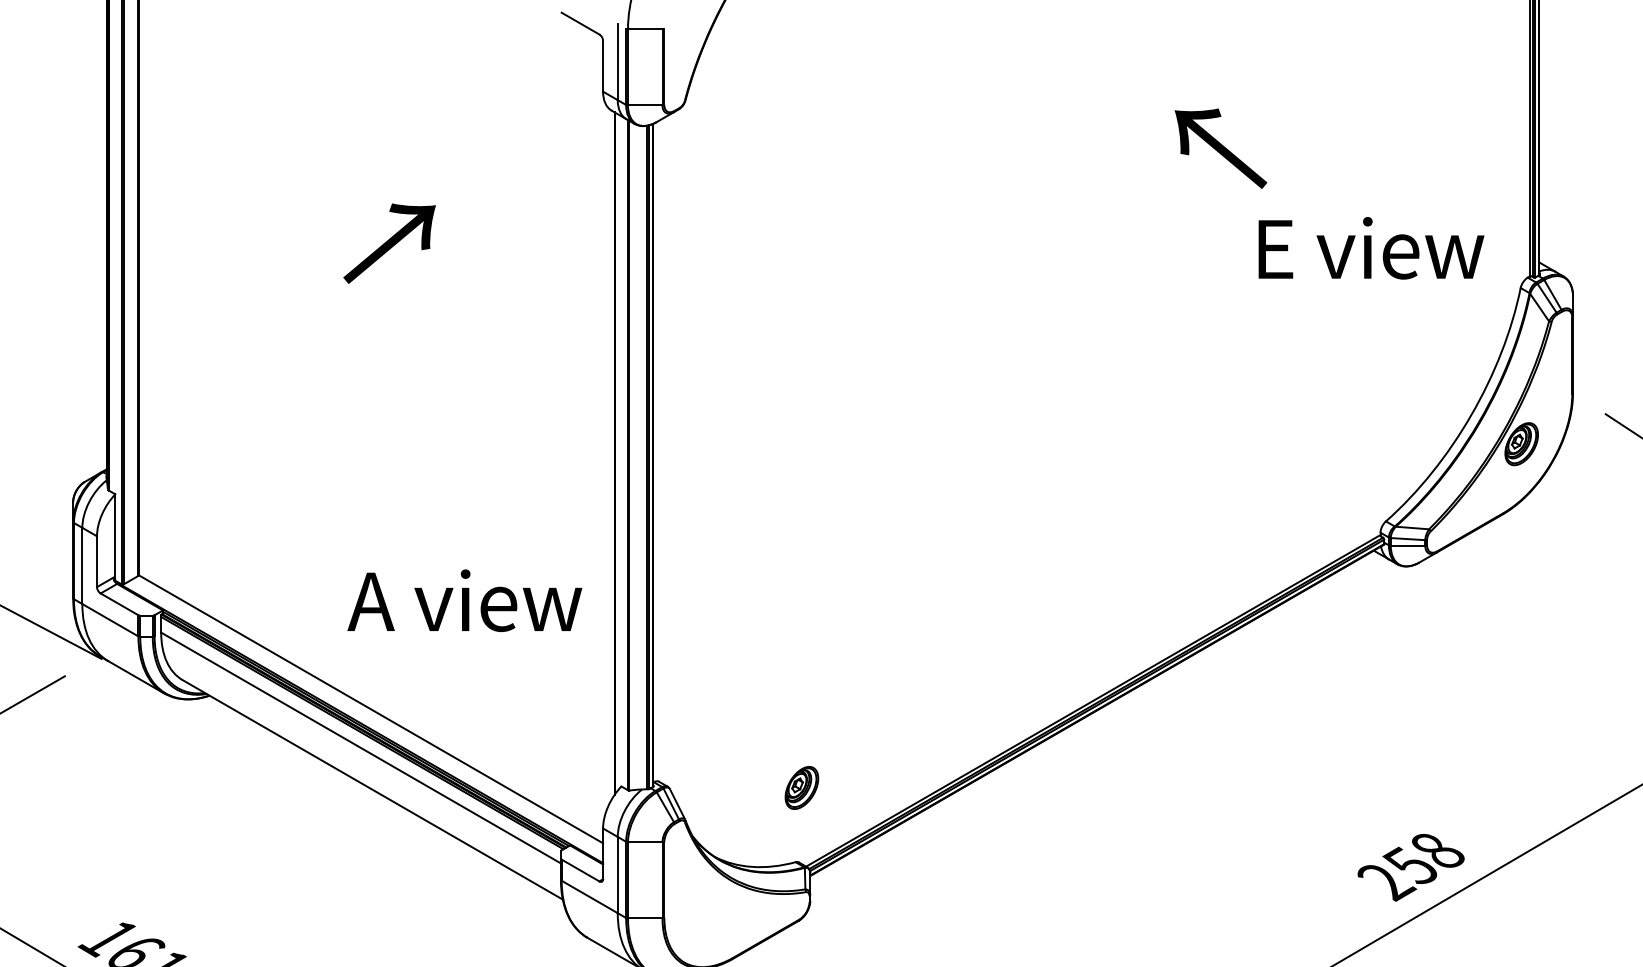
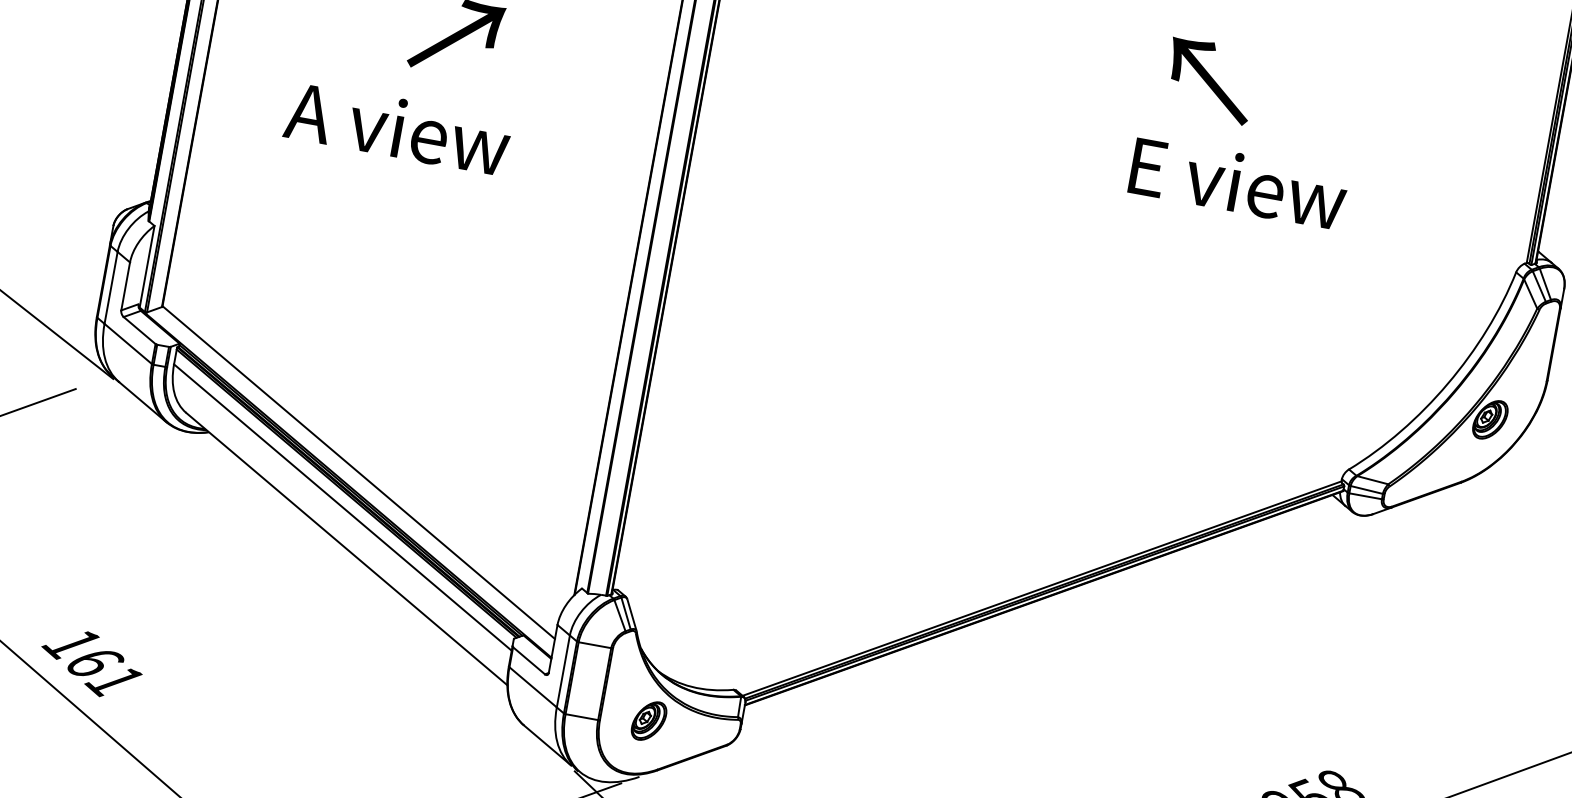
text: (1220, 148) -> (1209, 80), moved
text: (1371, 248) -> (1238, 183), moved
text: (464, 600) -> (397, 128), moved
part: (801, 787) -> (648, 720), moved

